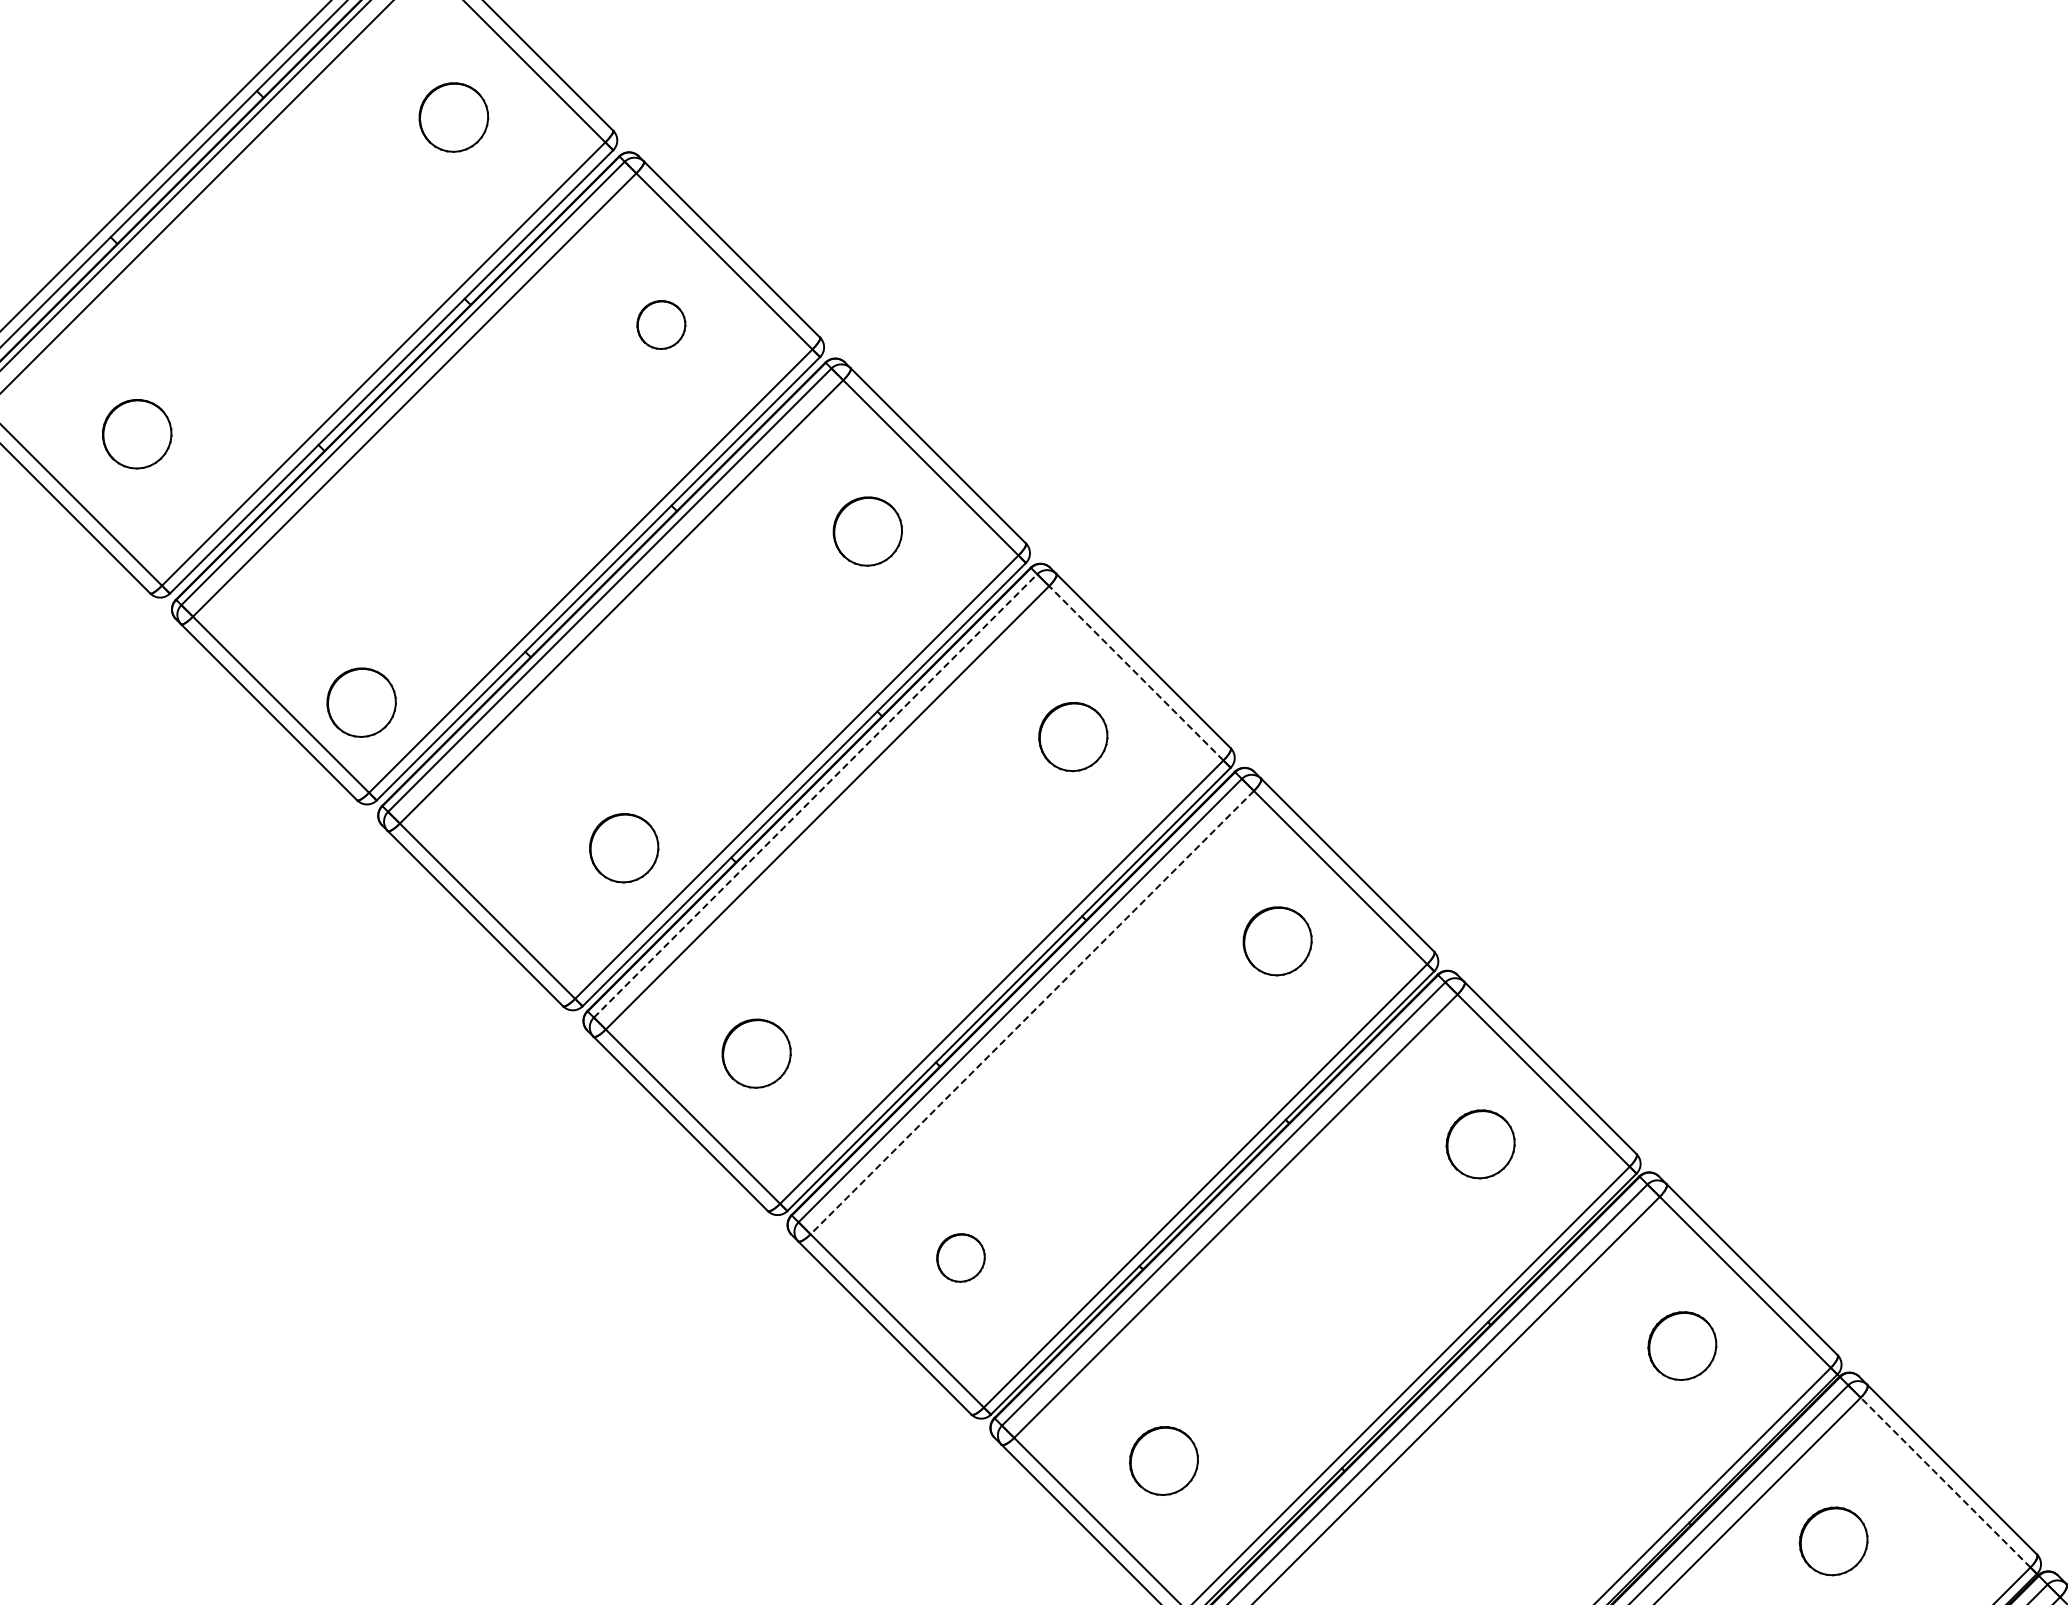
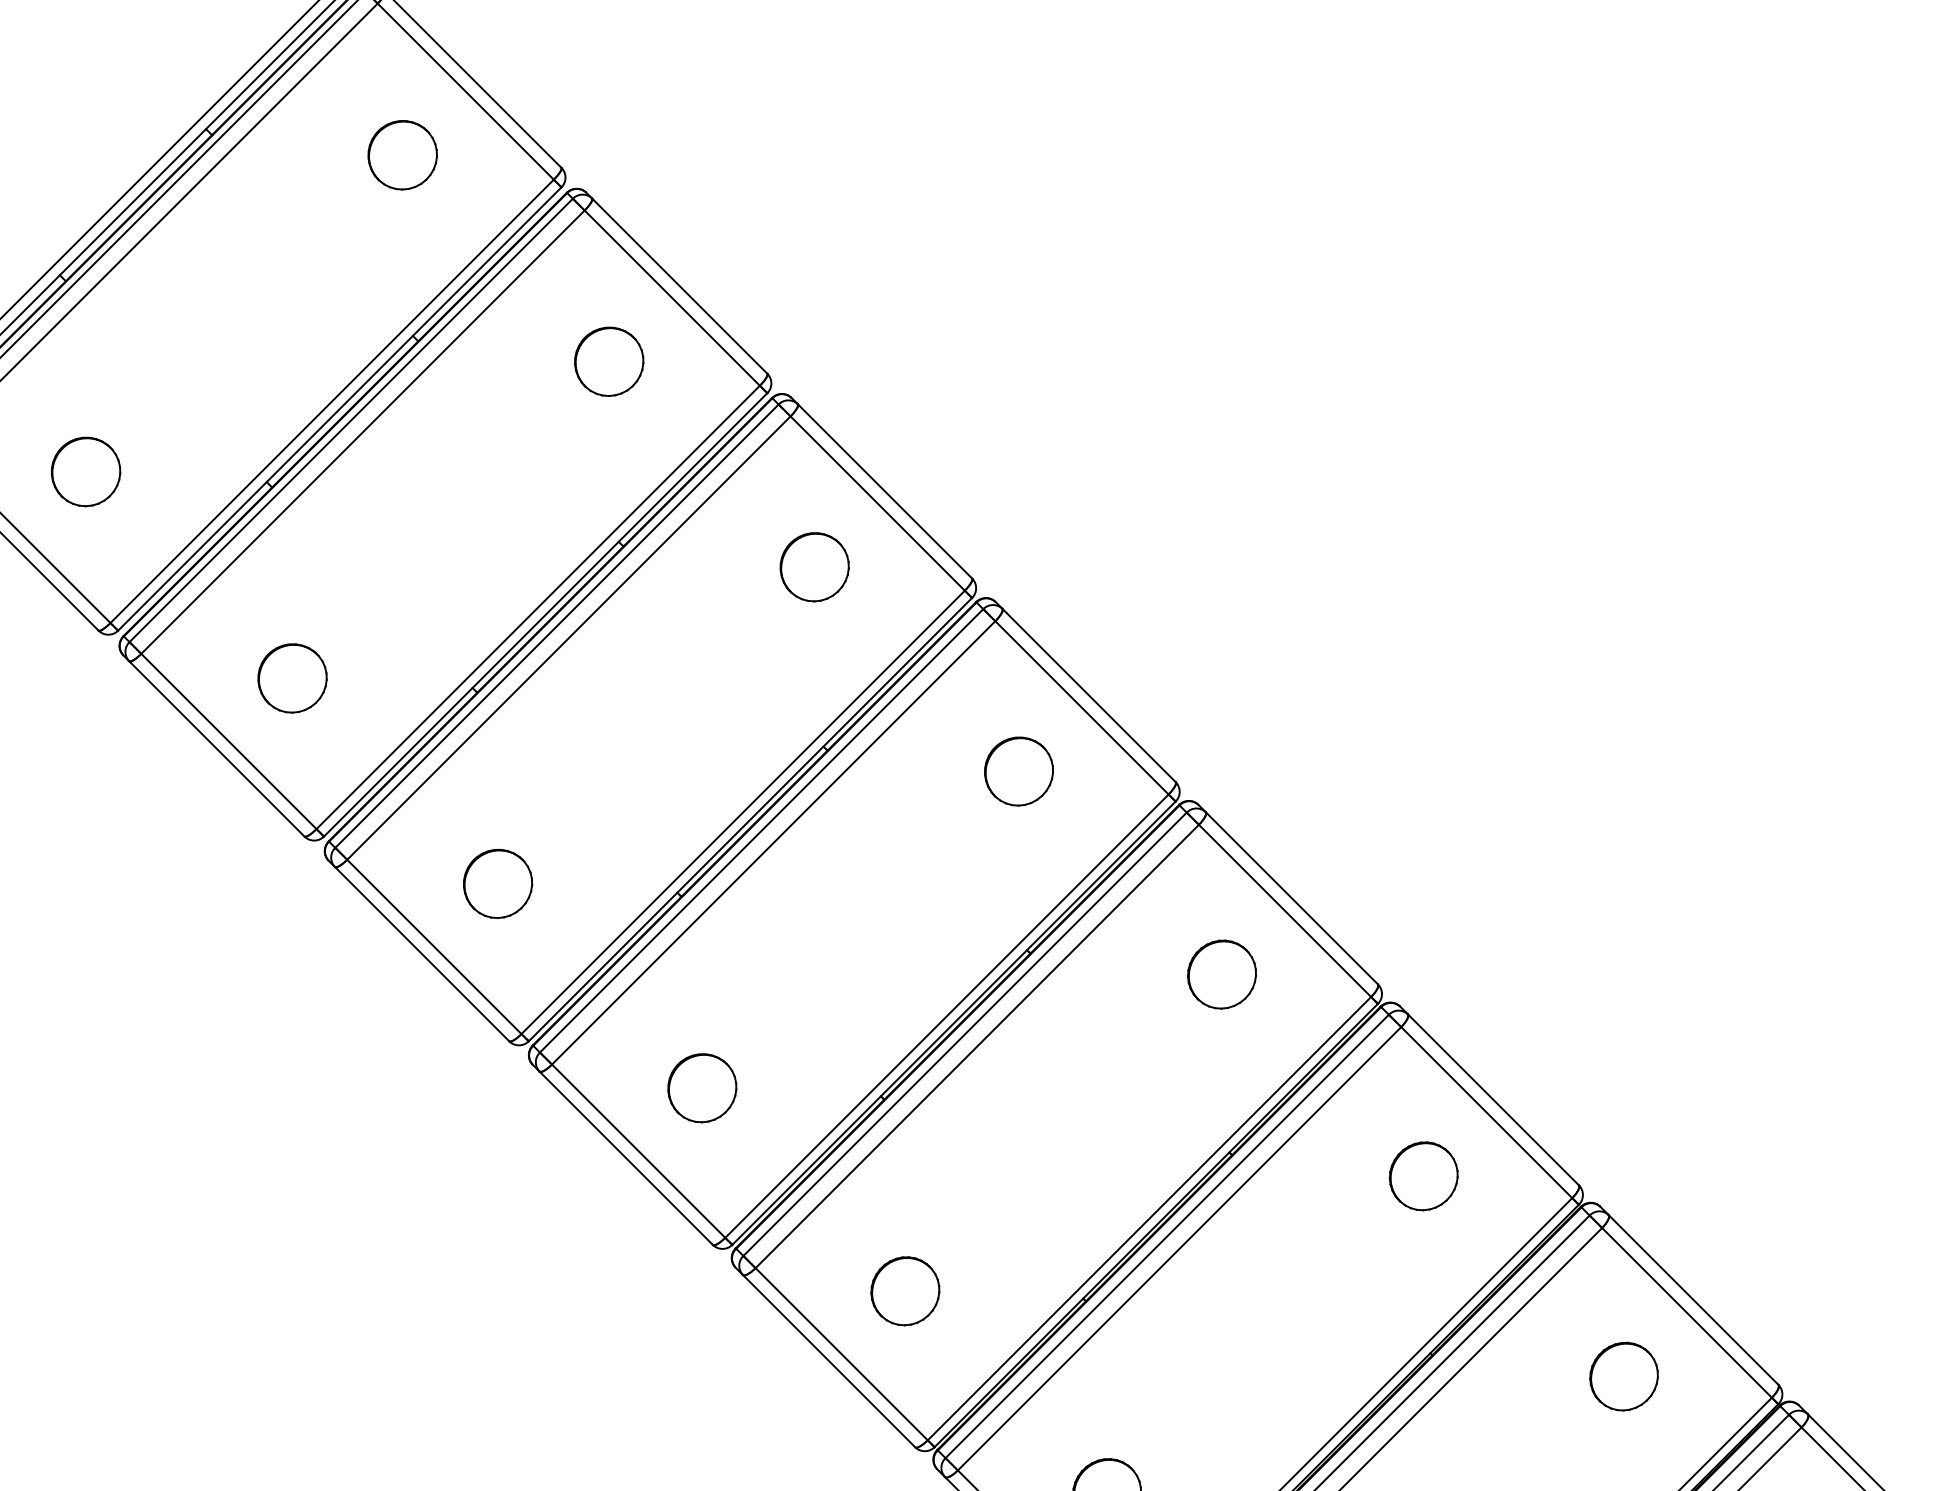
part: (661, 324) -> (402, 154), size x1.43
line: (1135, 672) -> (876, 502), dashed -> solid
part: (361, 702) -> (85, 471), moved
line: (815, 795) -> (556, 625), dashed -> solid
part: (624, 848) -> (292, 678), moved
line: (1031, 1012) -> (772, 842), dashed -> solid
part: (960, 1257) -> (701, 1087), size x1.43
line: (1945, 1482) -> (1686, 1312), dashed -> solid
part: (1833, 1541) -> (1623, 1376), moved

